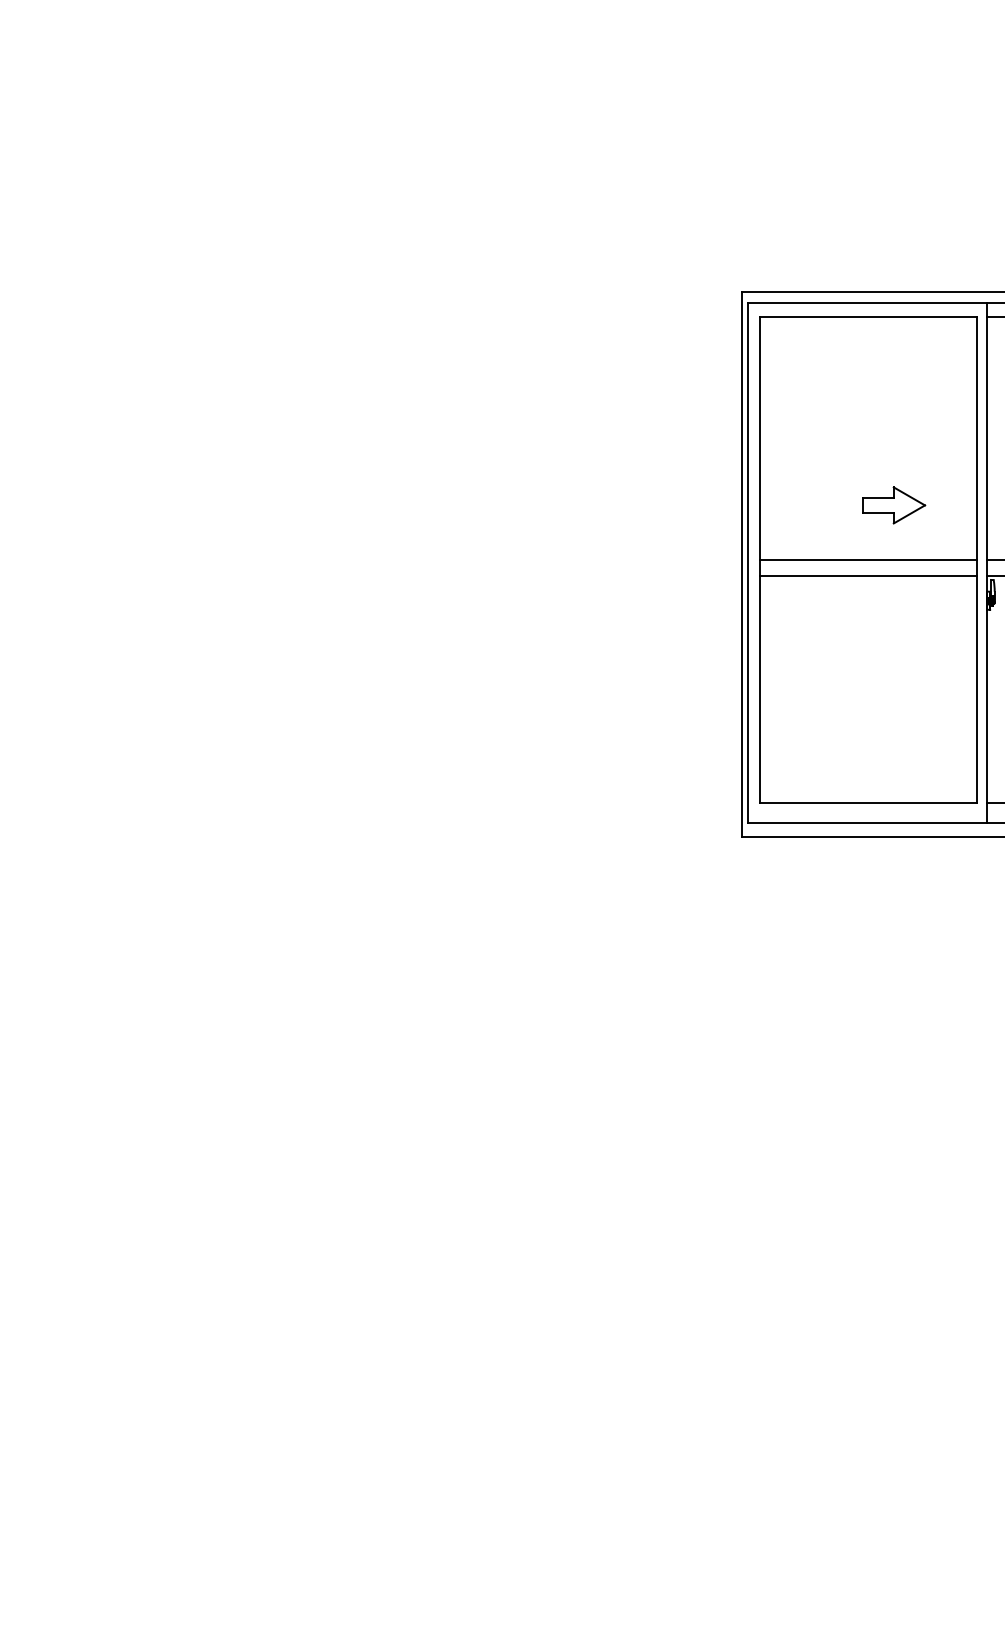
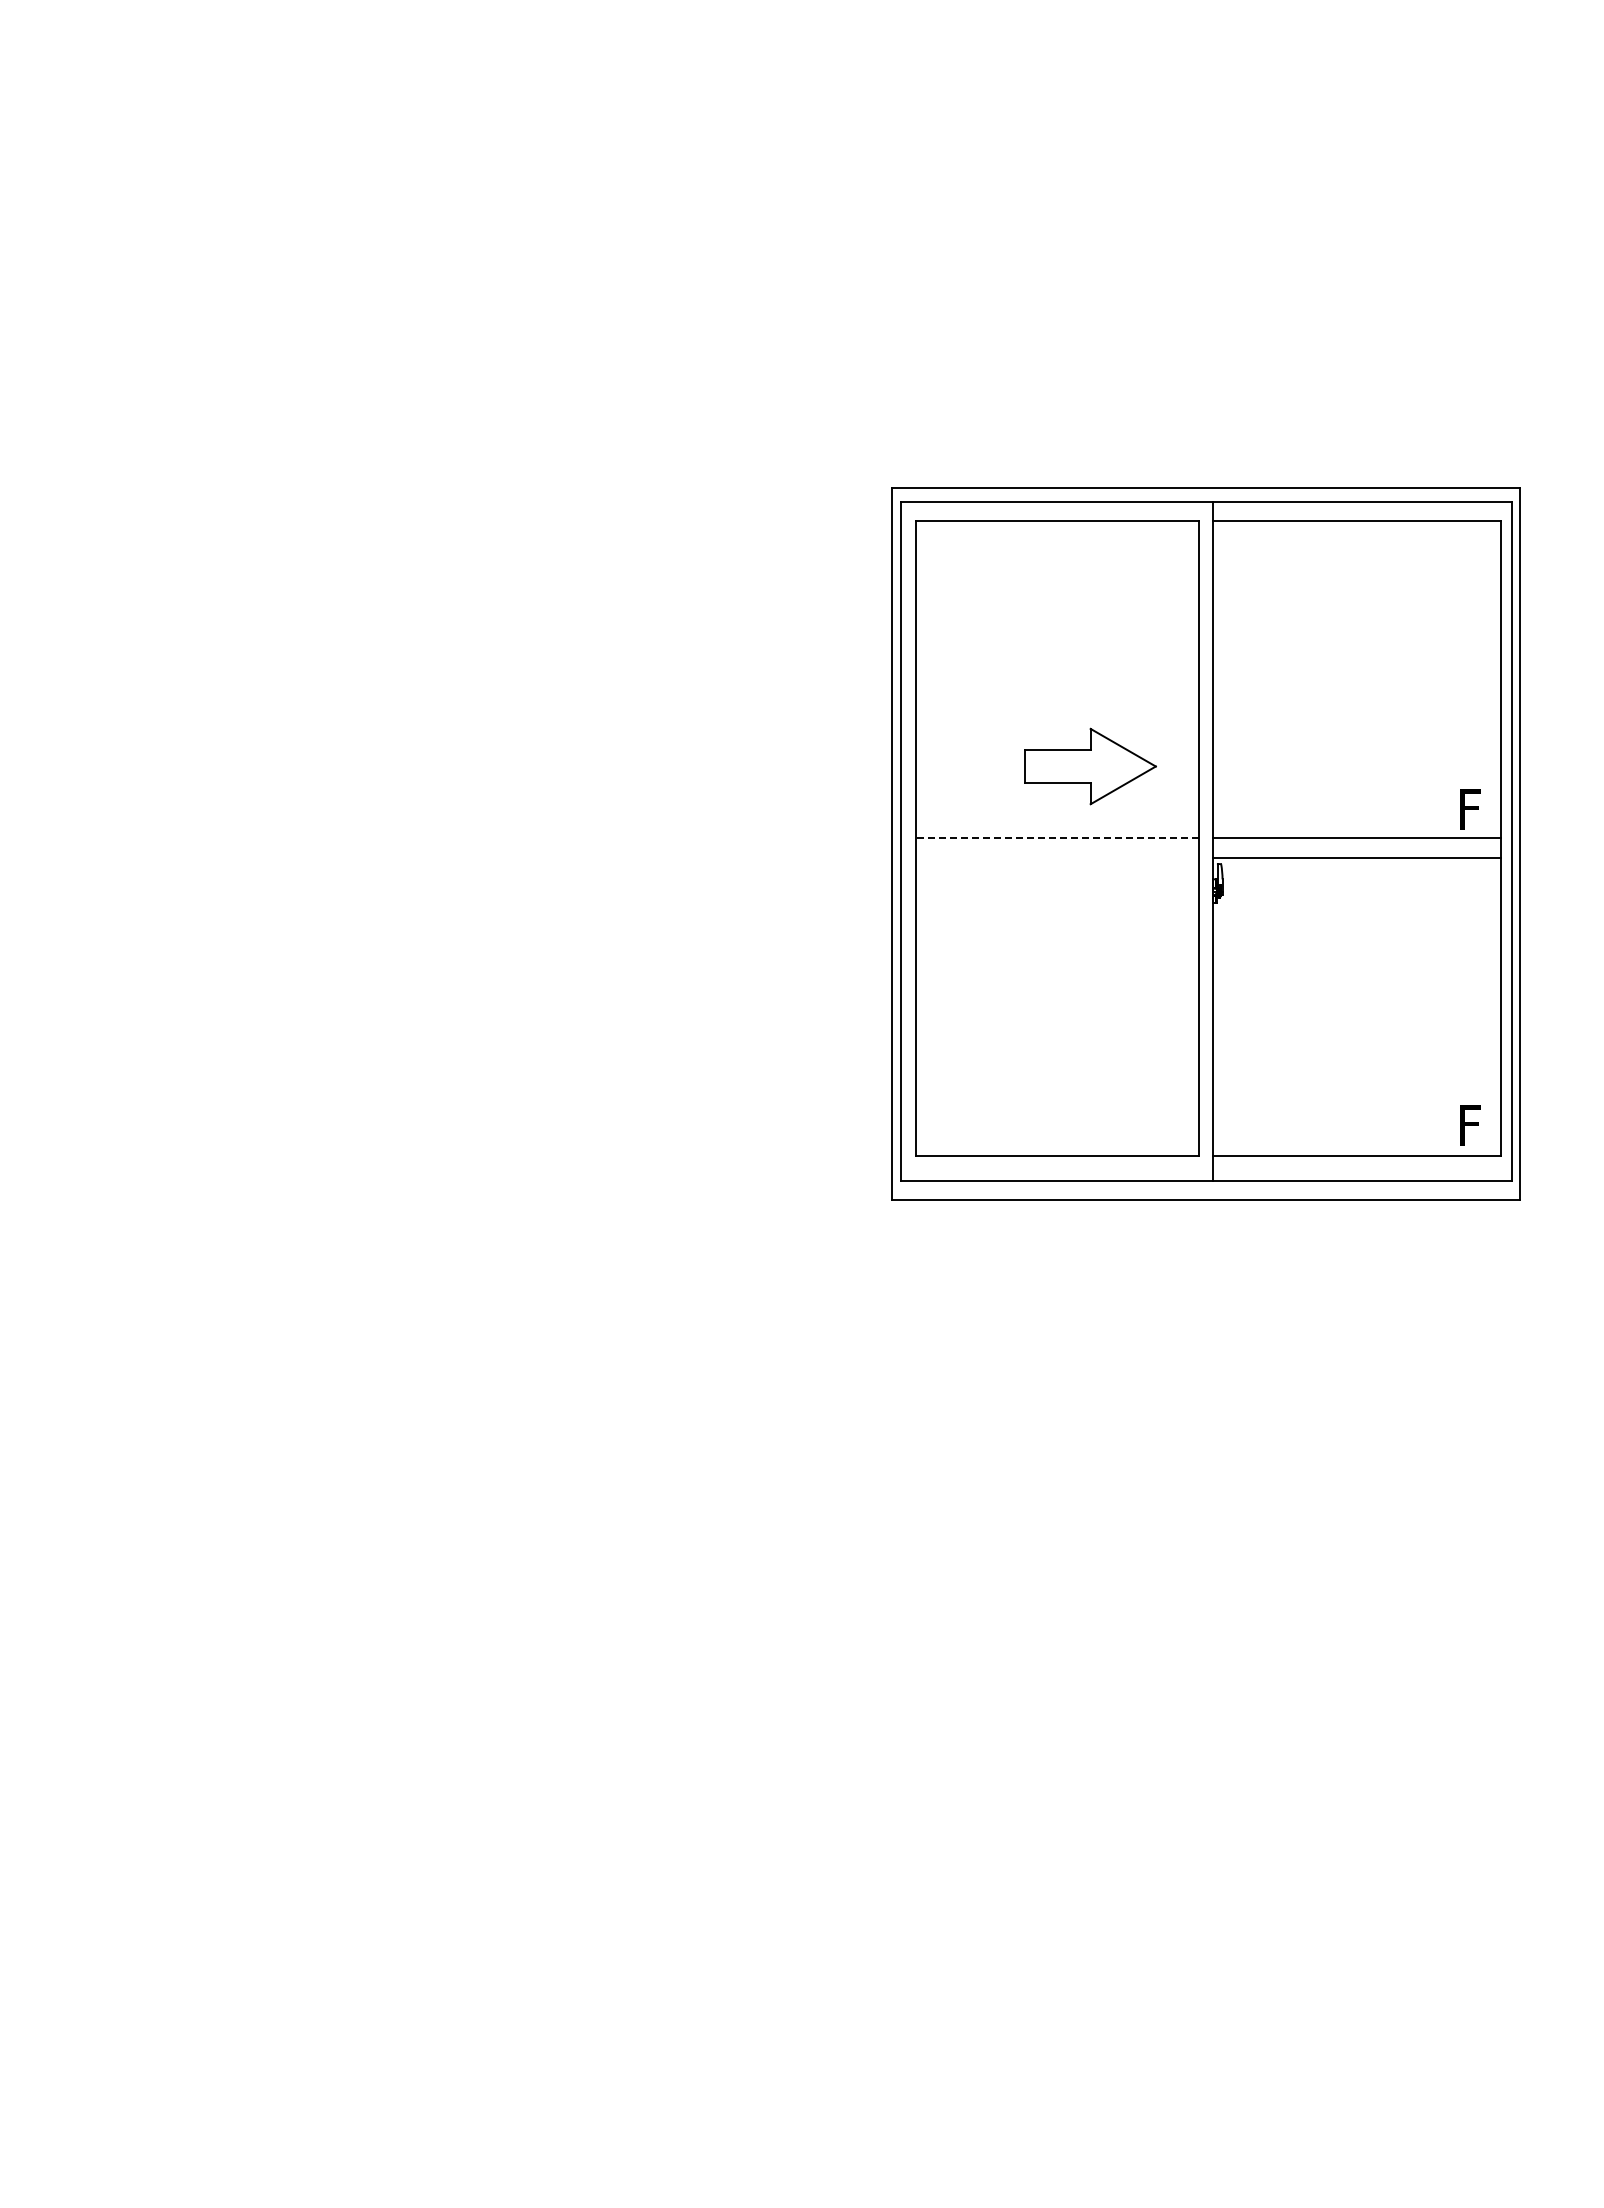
part: (893, 505) -> (1090, 766), size x1.6
line: (868, 560) -> (1057, 838), solid -> dashed
line: (868, 575) -> (1057, 858), removed

